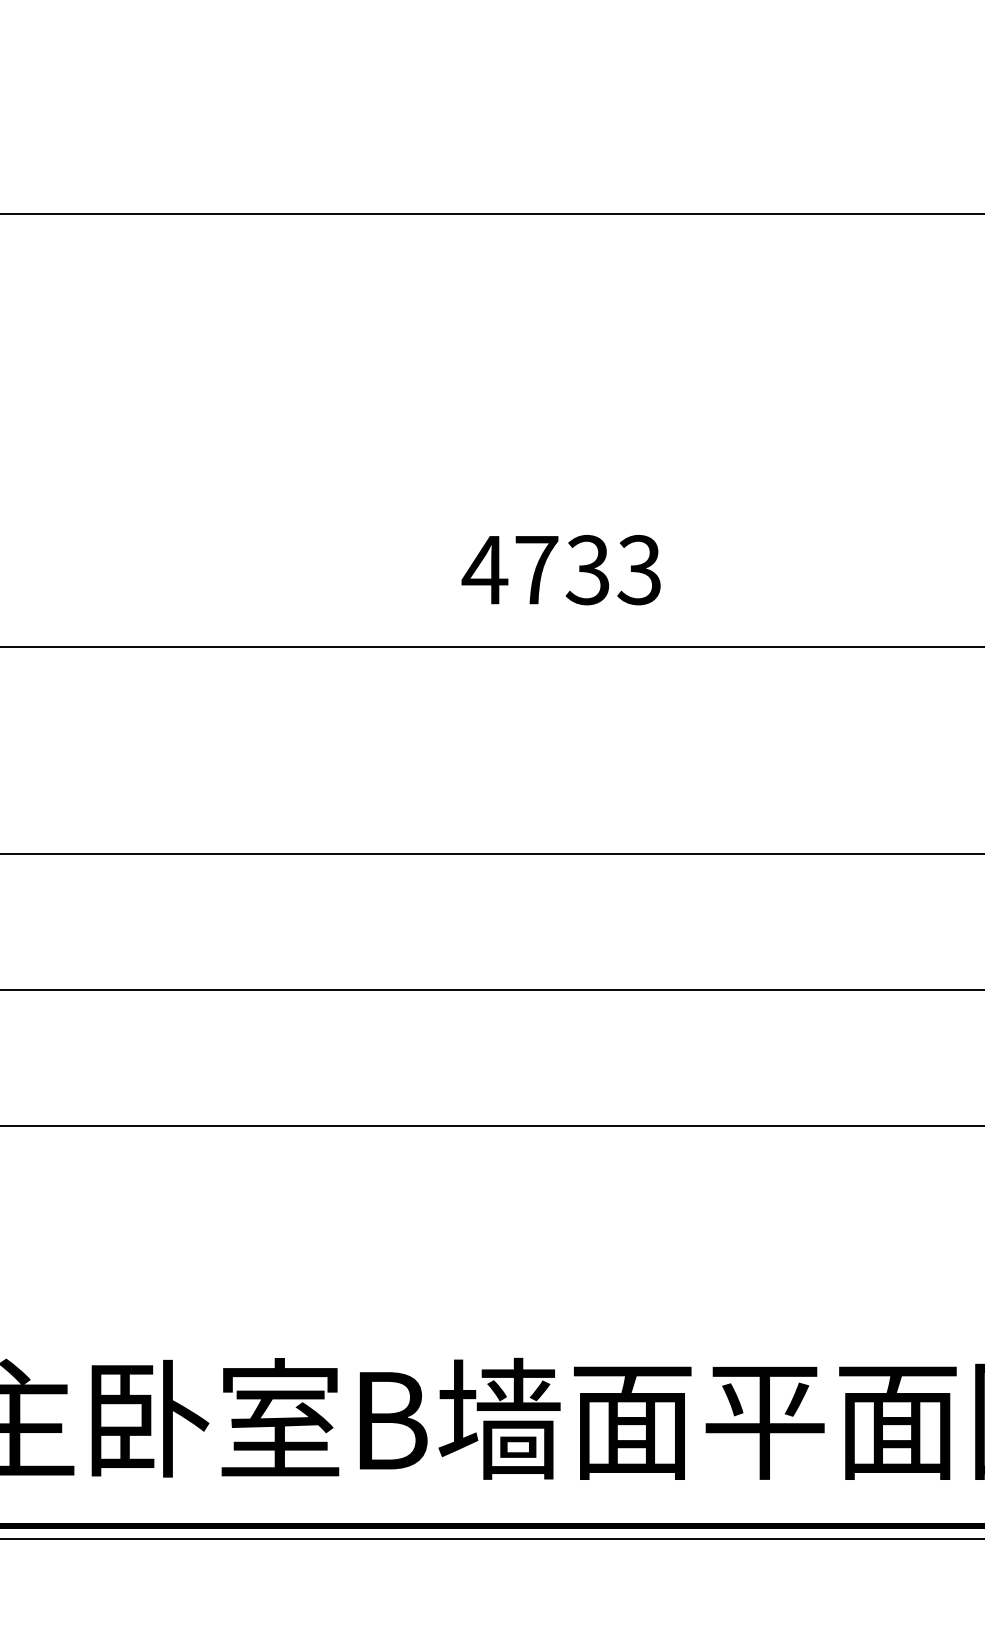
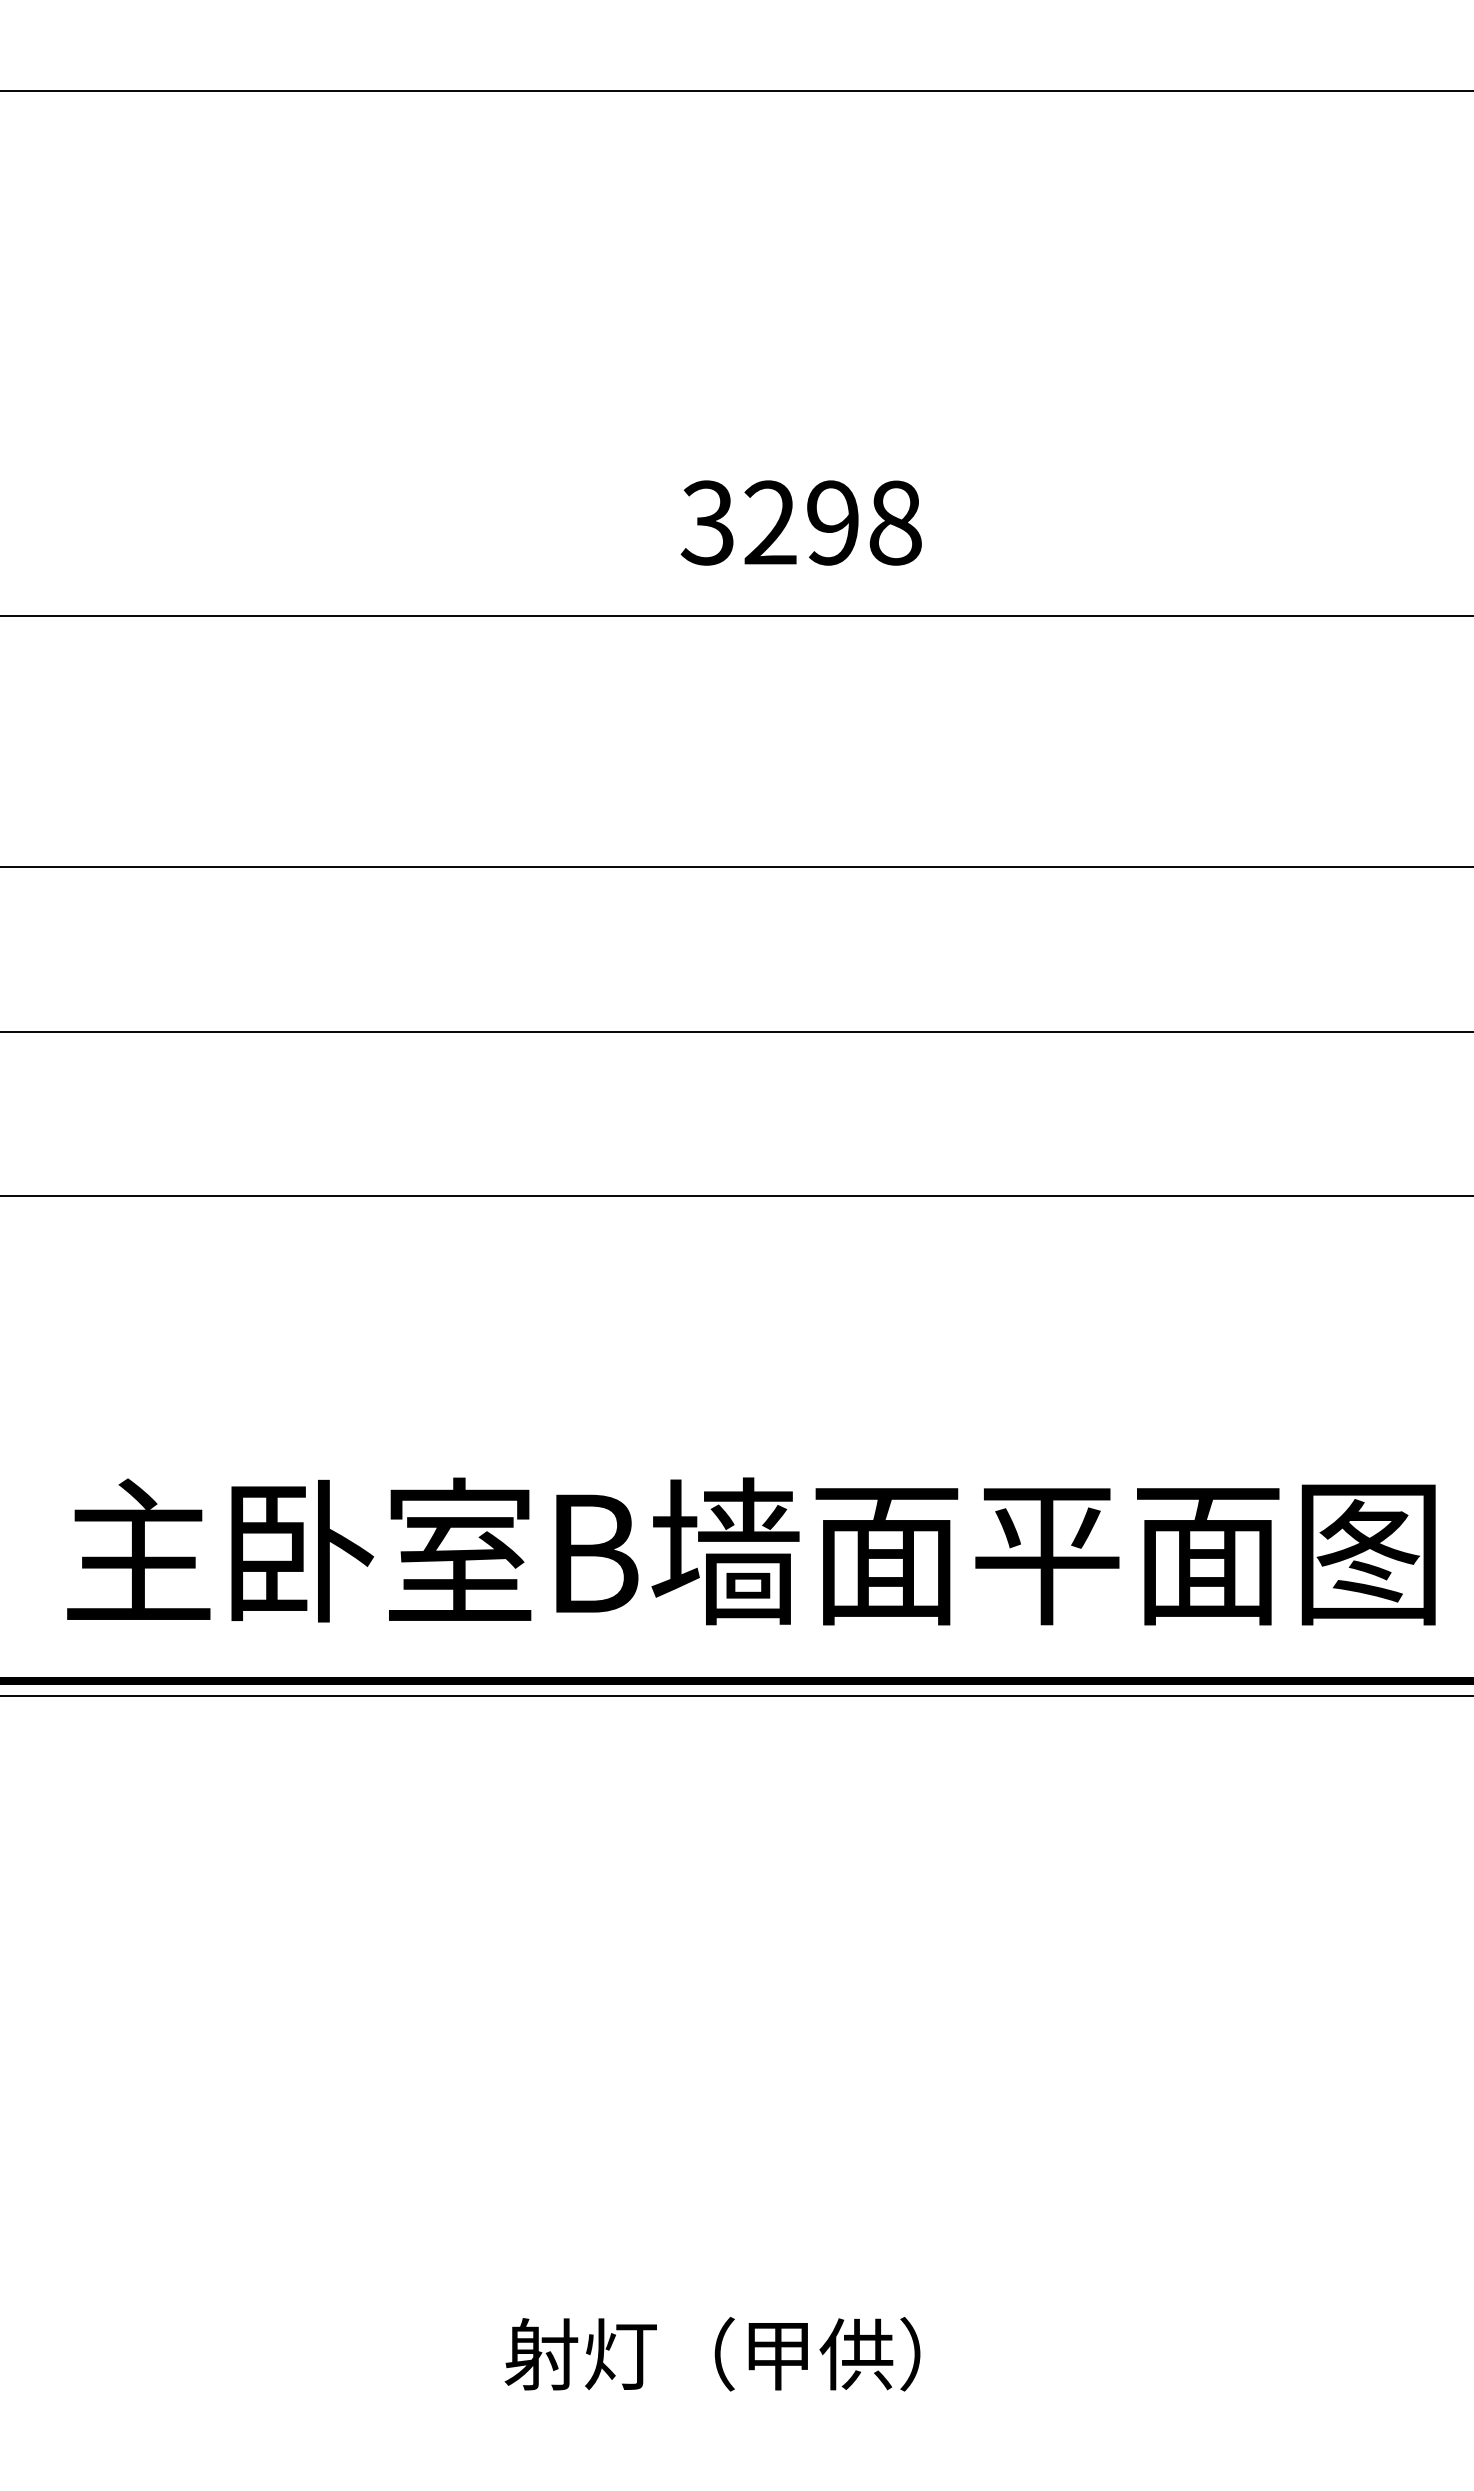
text: (561, 569) -> (800, 522), 4733 -> 3298

